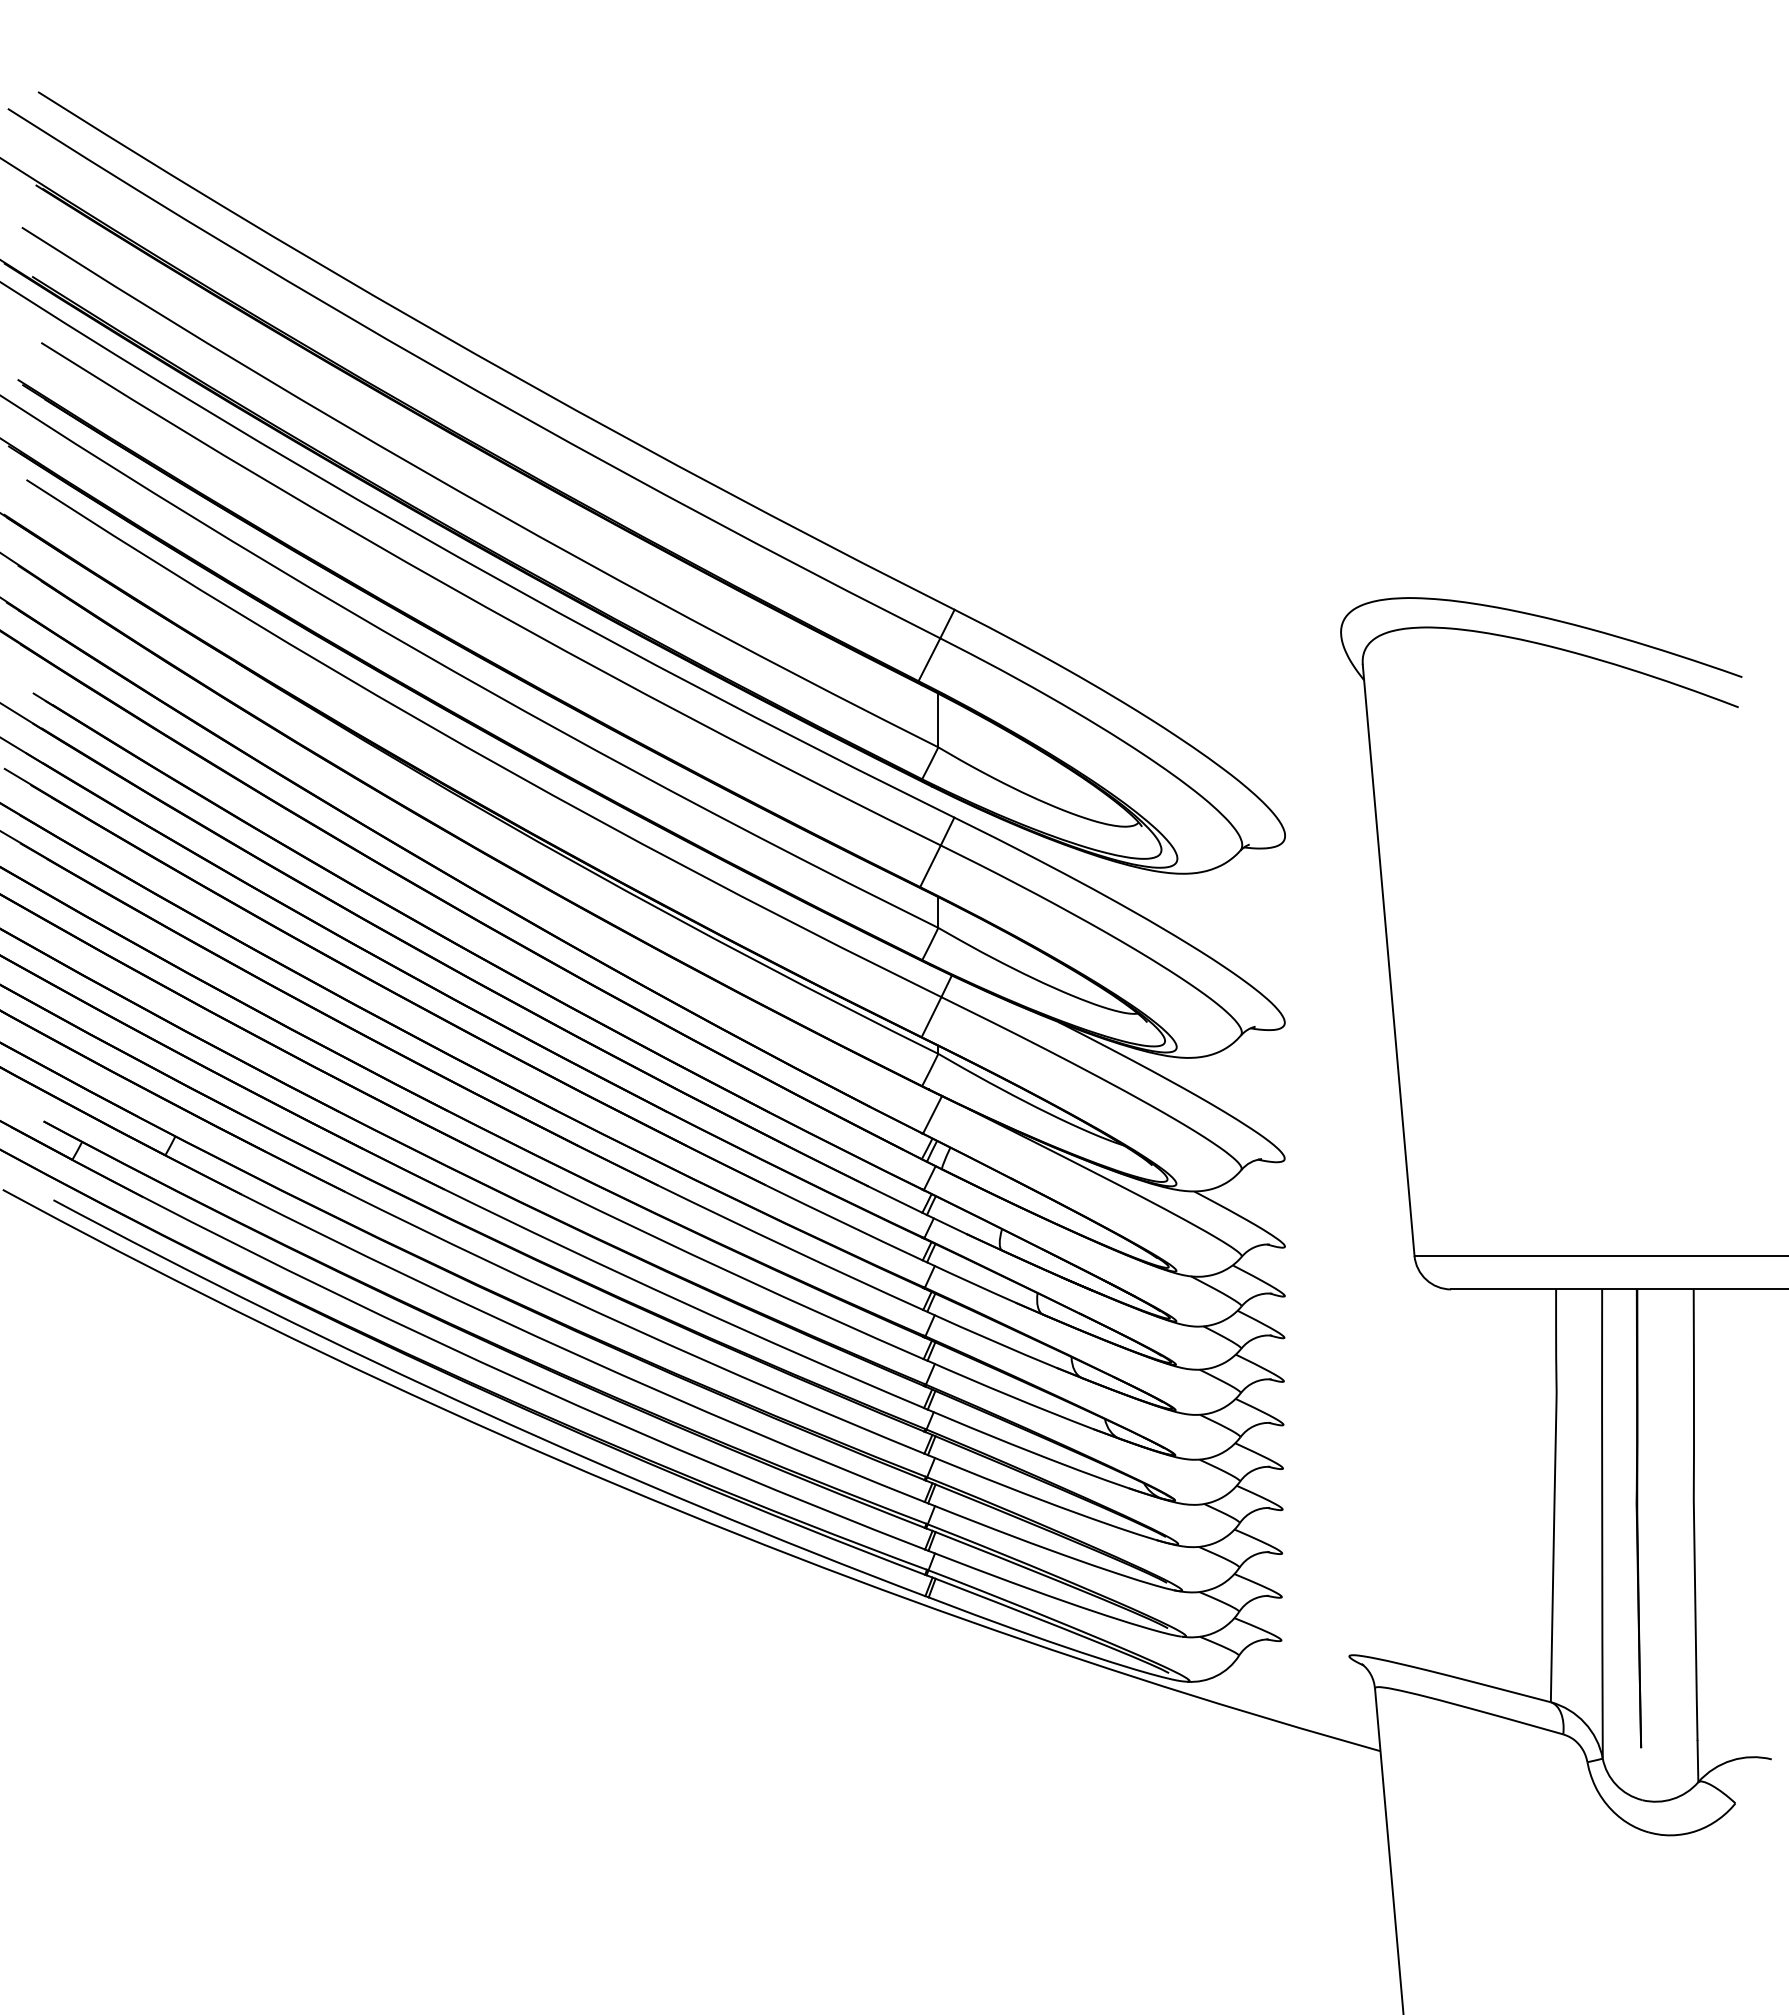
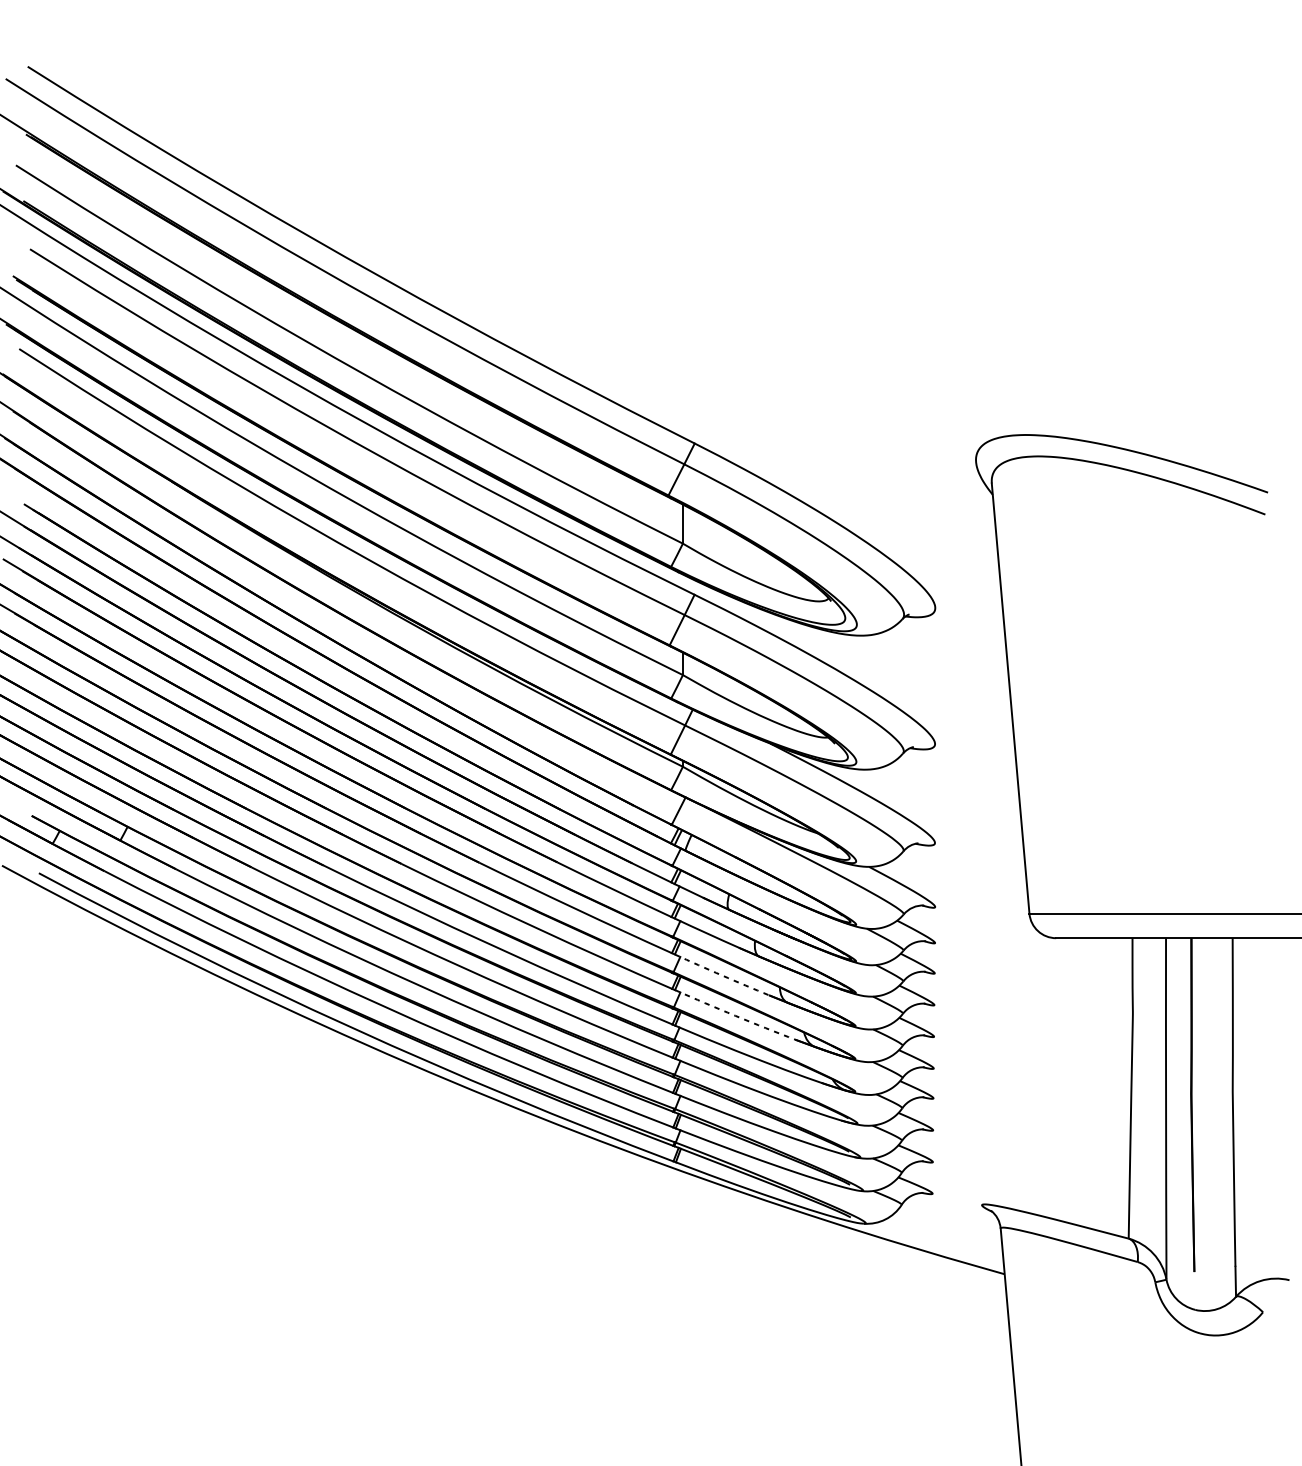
arc: (992, 1340) -> (722, 975), solid -> dashed
arc: (1010, 1396) -> (735, 1016), solid -> dashed

